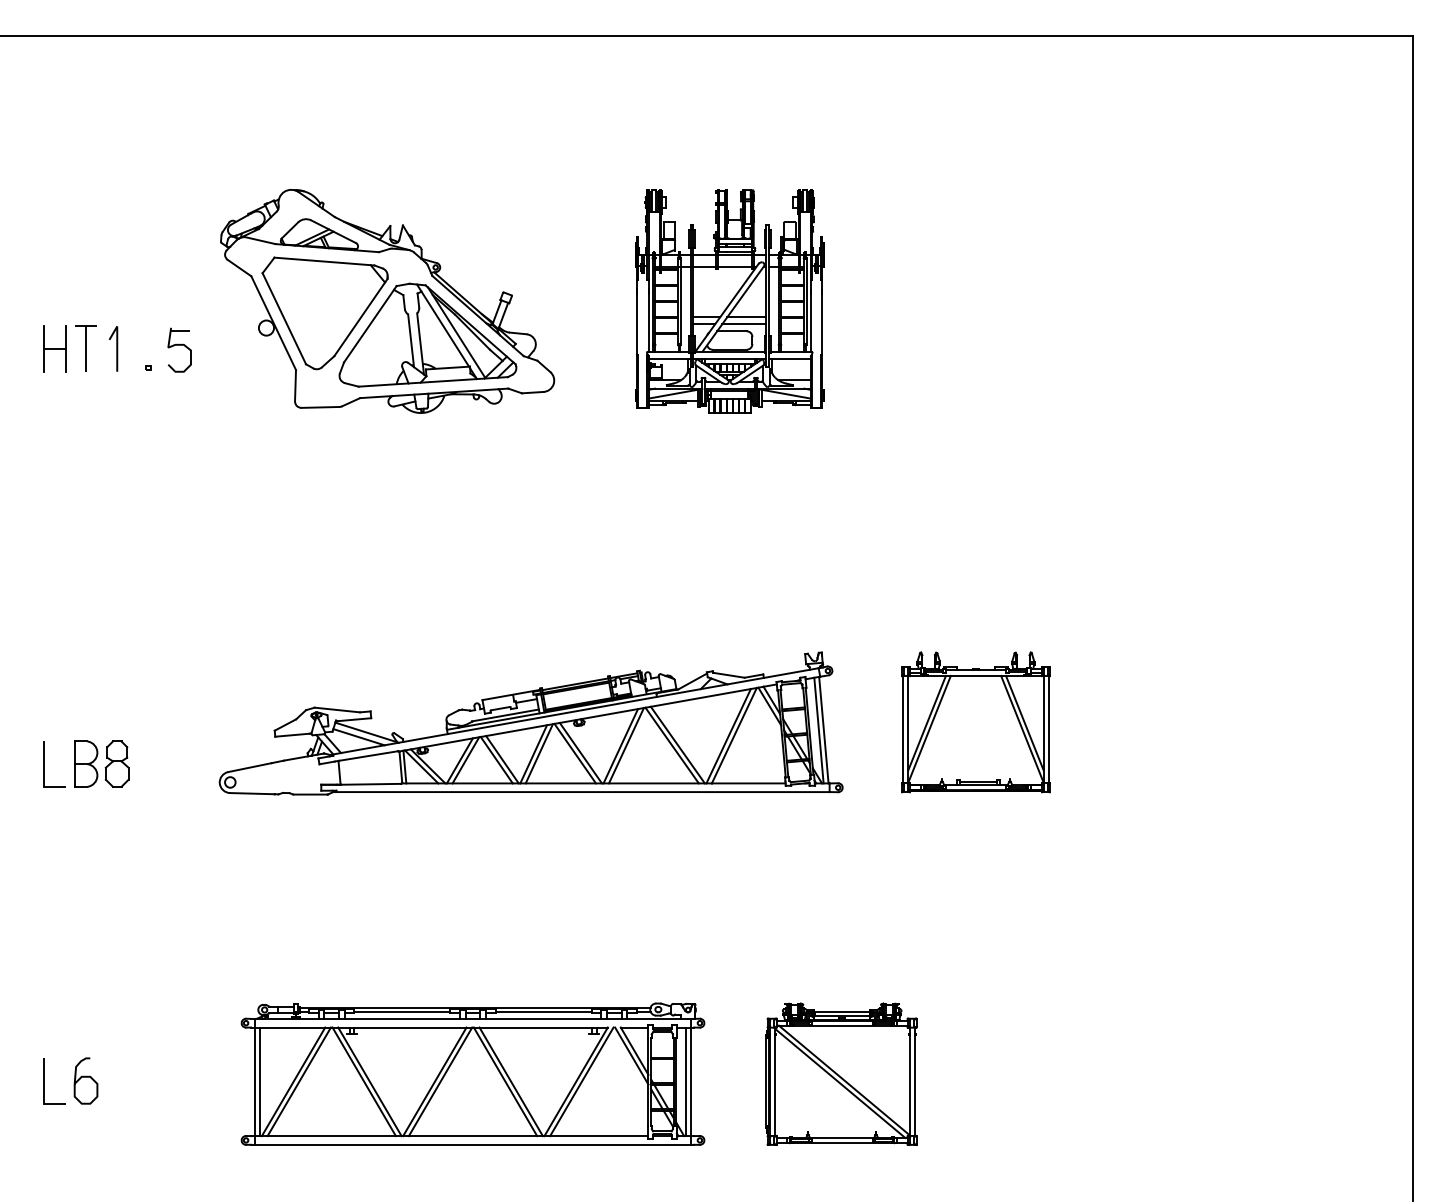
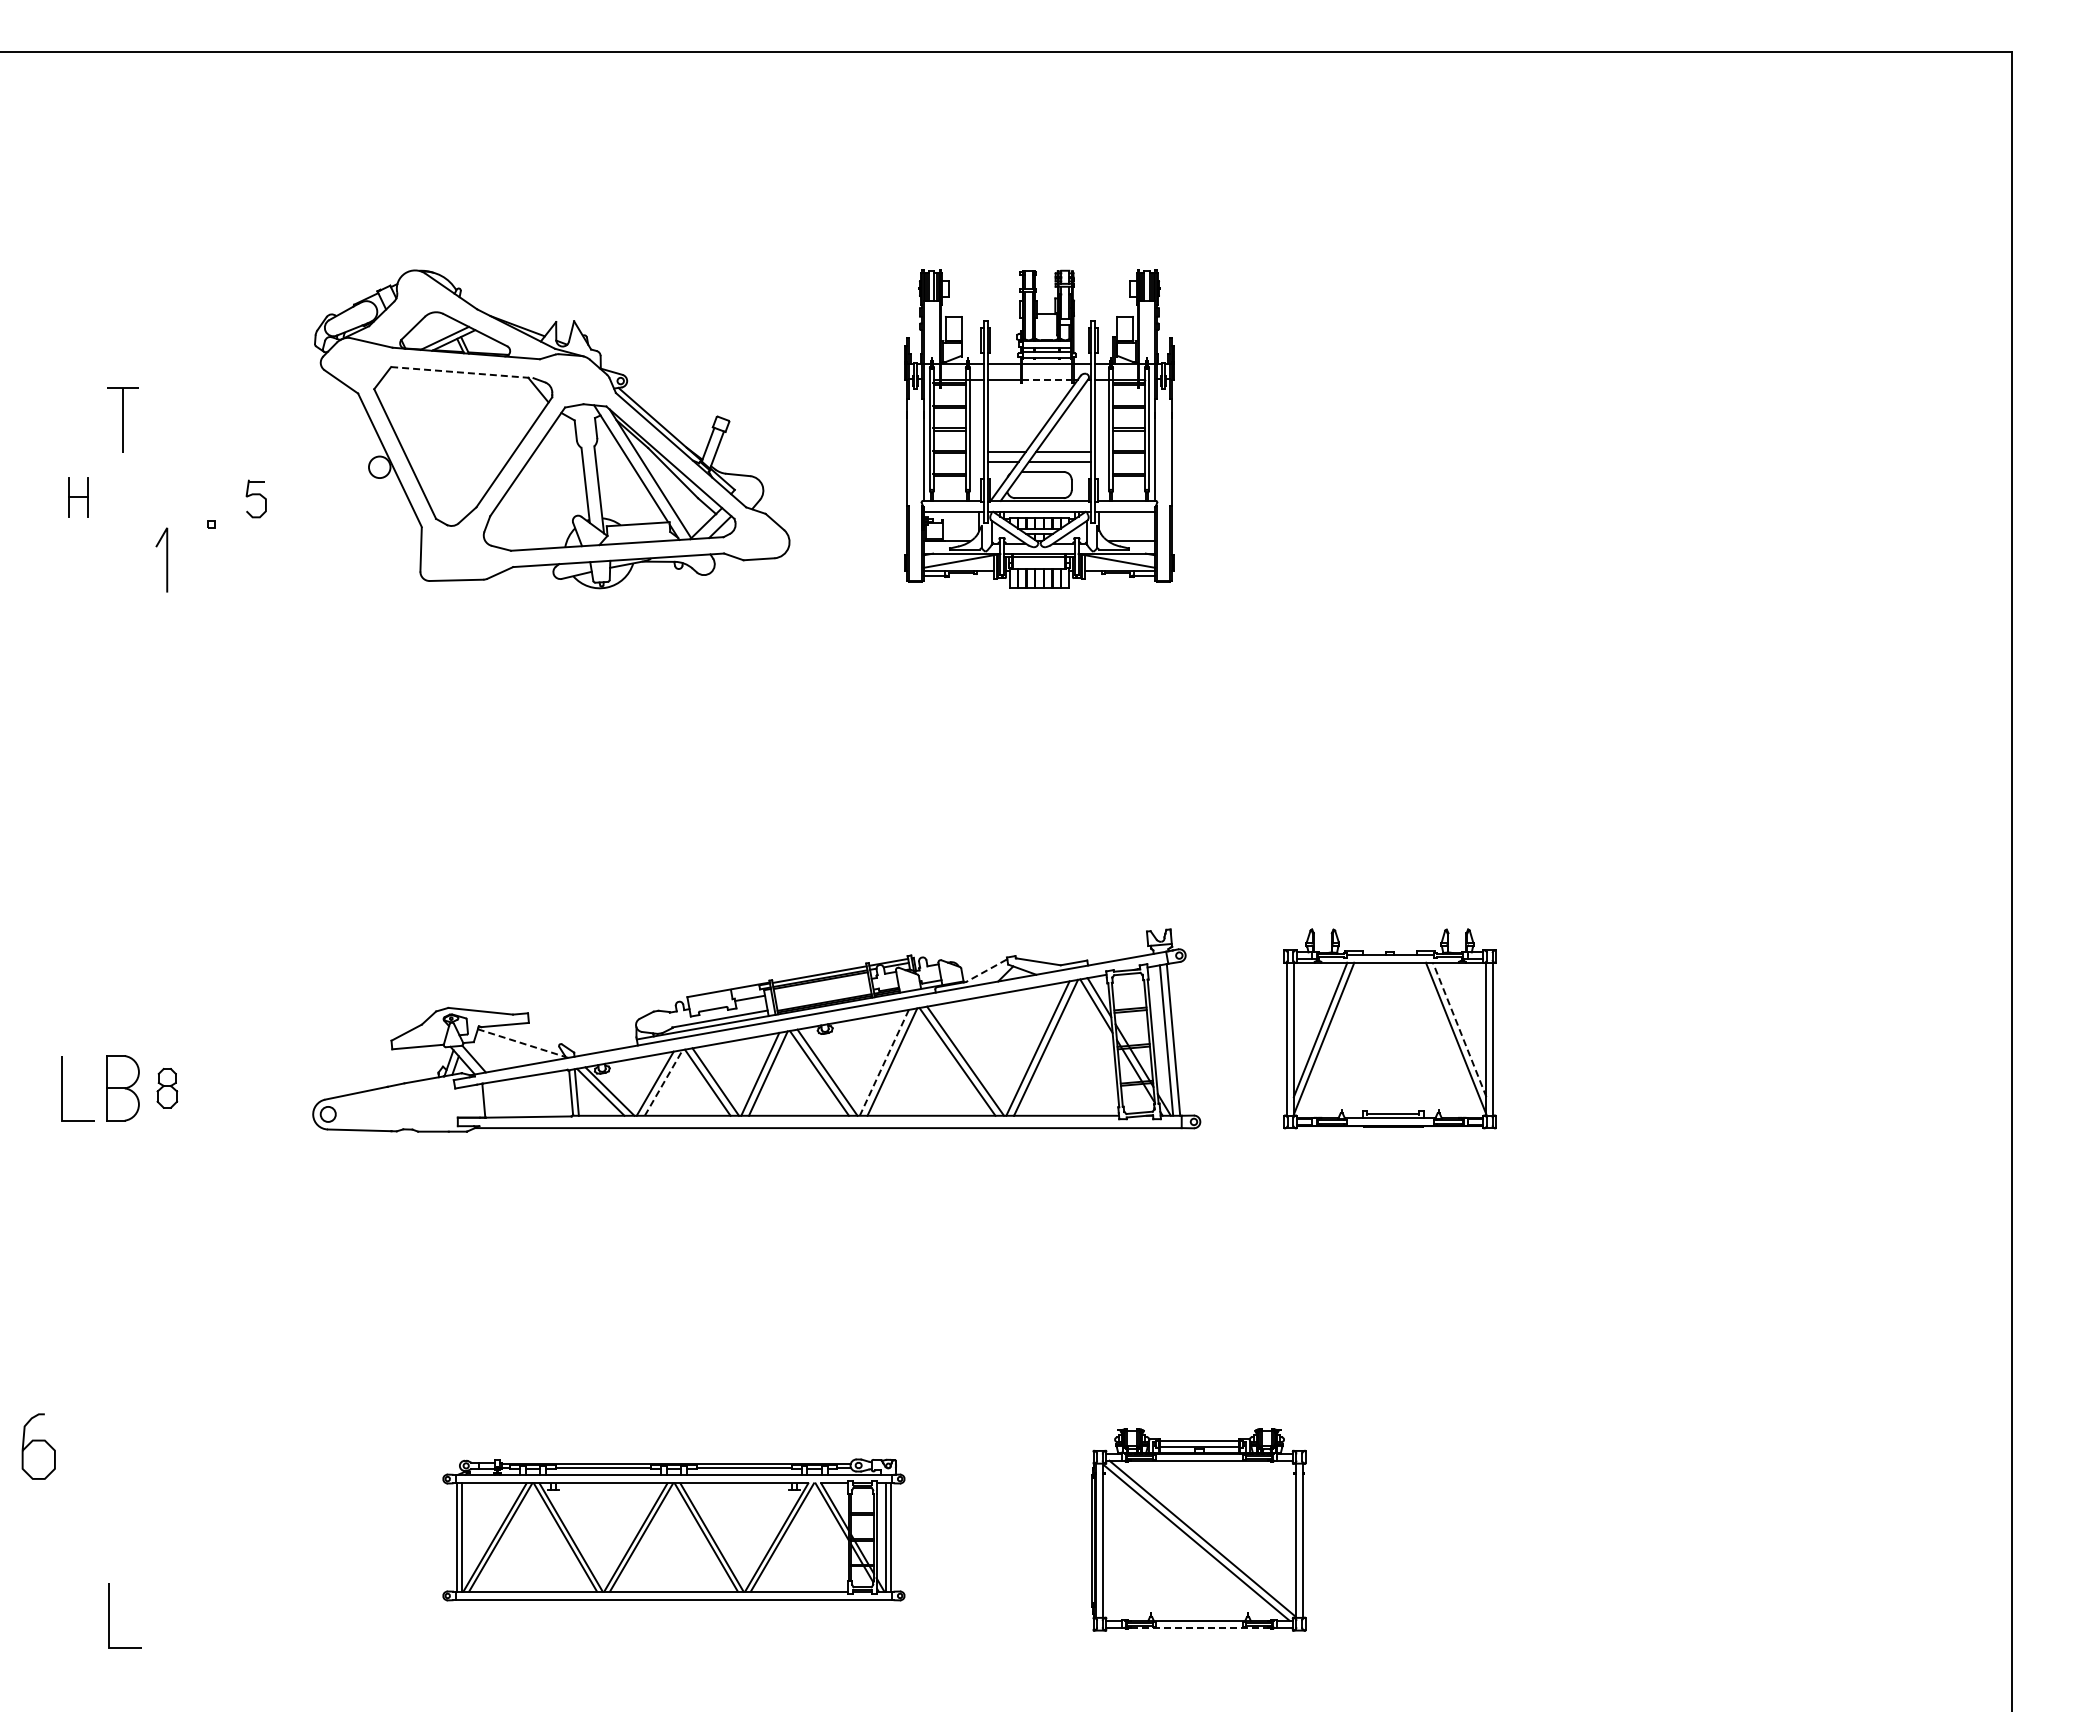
line: (324, 261) -> (462, 372), solid -> dashed
line: (735, 267) -> (1047, 380), solid -> dashed
part: (85, 348) -> (122, 419), moved
line: (116, 348) -> (166, 559), moved
part: (54, 349) -> (78, 497), size x0.6
part: (179, 349) -> (256, 498), size x0.6
line: (691, 682) -> (985, 971), solid -> dashed
line: (1024, 722) -> (1459, 1029), solid -> dashed
line: (366, 732) -> (522, 1043), solid -> dashed
line: (358, 736) -> (511, 1049), removed
line: (620, 746) -> (884, 1063), solid -> dashed
line: (465, 760) -> (663, 1082), solid -> dashed
part: (117, 764) -> (167, 1088), size x0.6
part: (472, 1073) -> (673, 1529), size x0.7
curve: (85, 1077) -> (38, 1441), moved
line: (43, 1080) -> (109, 1615), moved
line: (842, 1142) -> (1199, 1627), solid -> dashed

